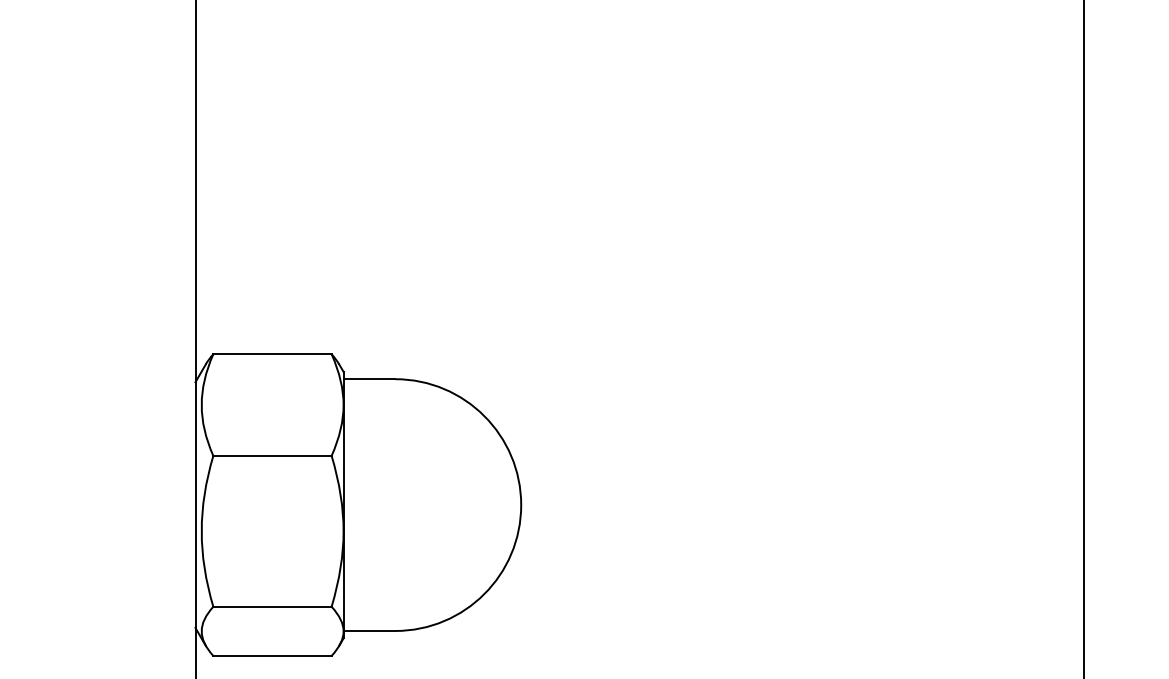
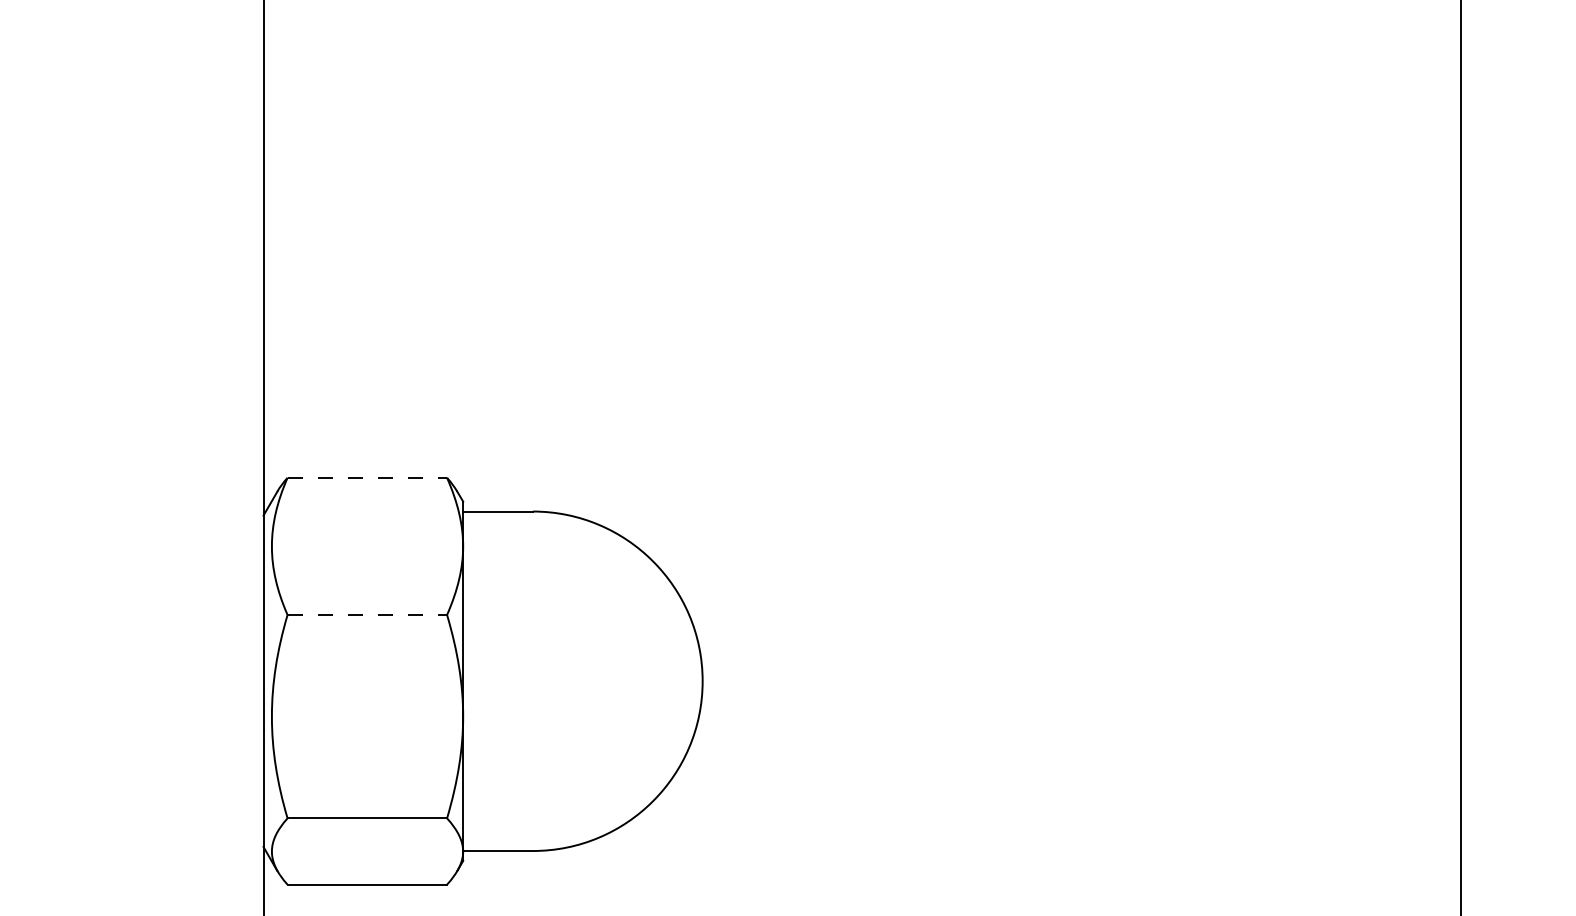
line: (273, 354) -> (368, 478), solid -> dashed
line: (273, 455) -> (368, 614), solid -> dashed

